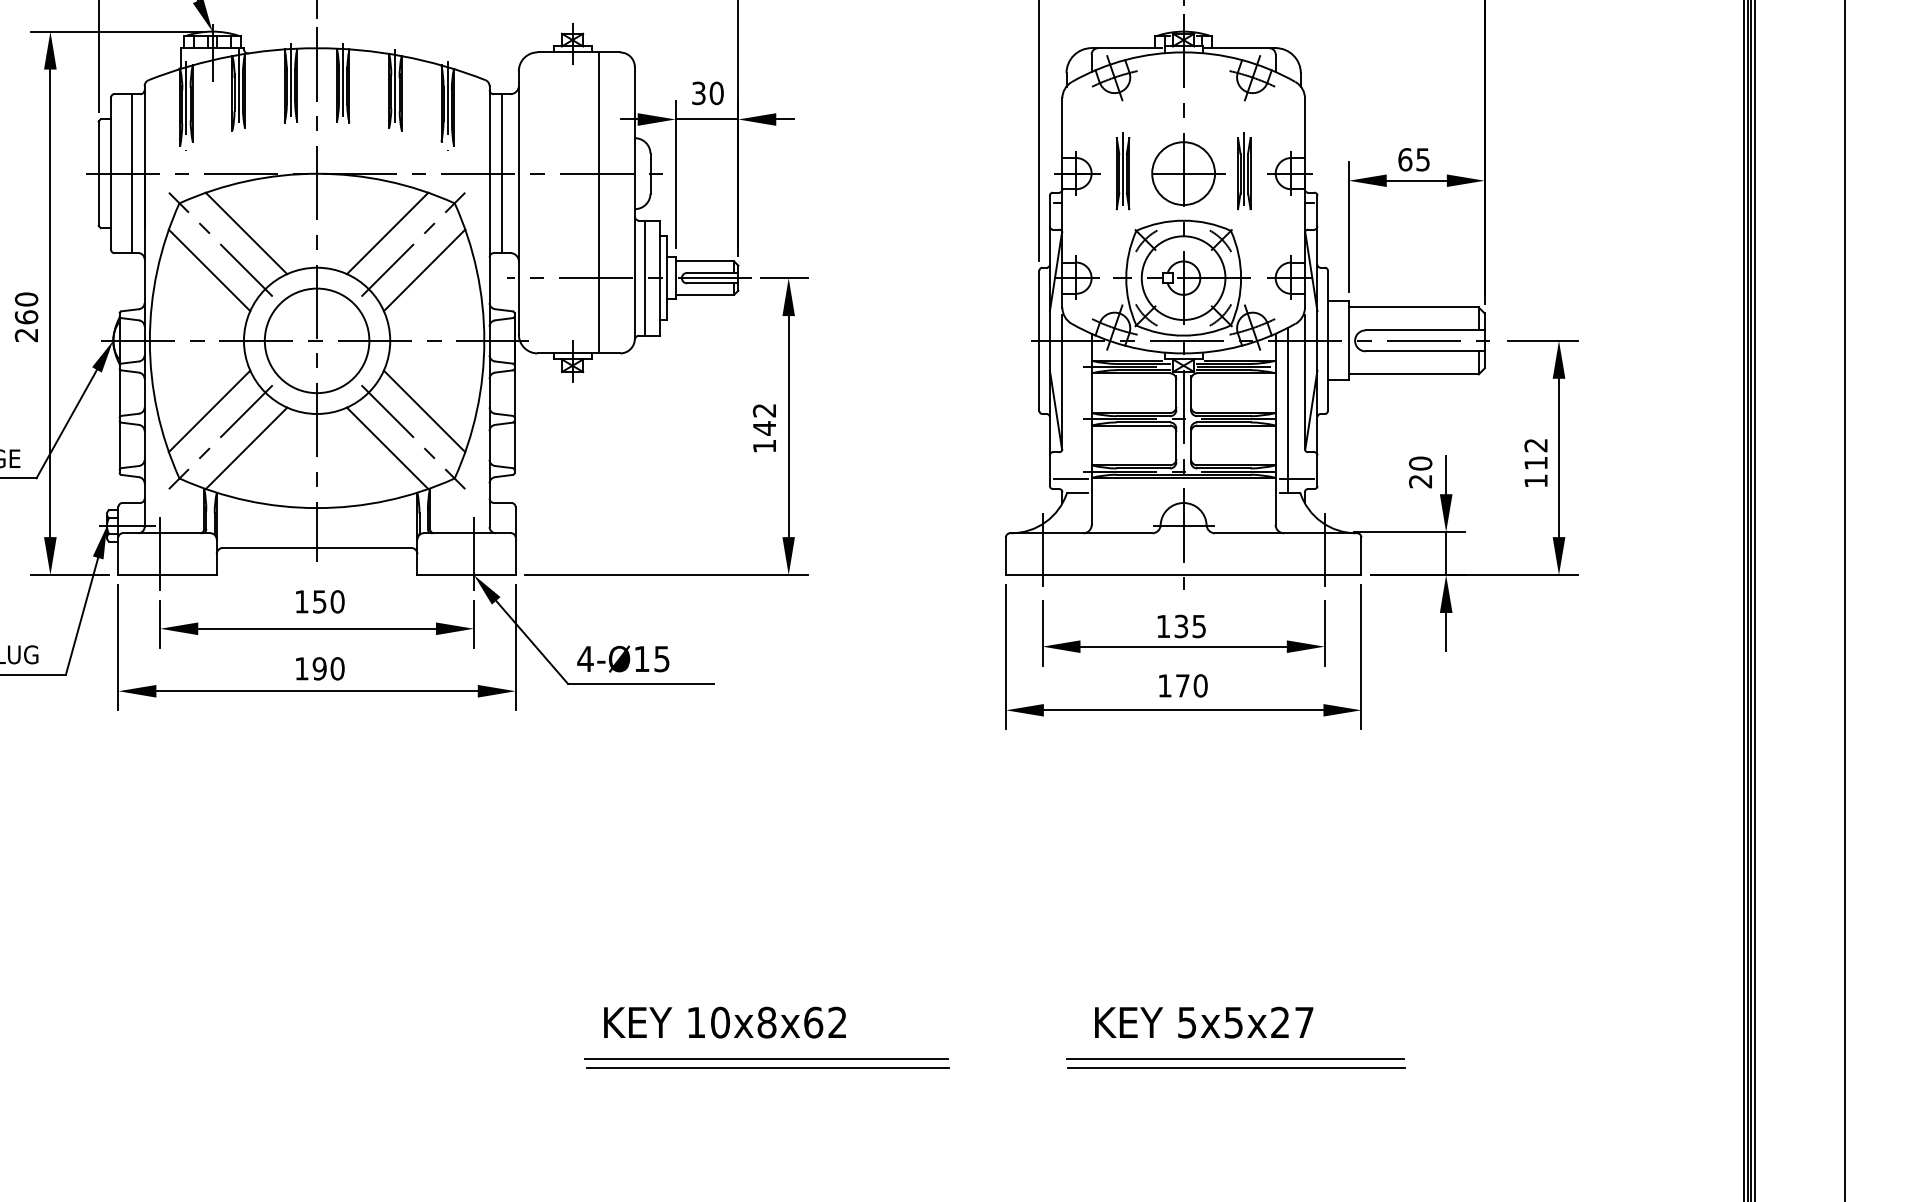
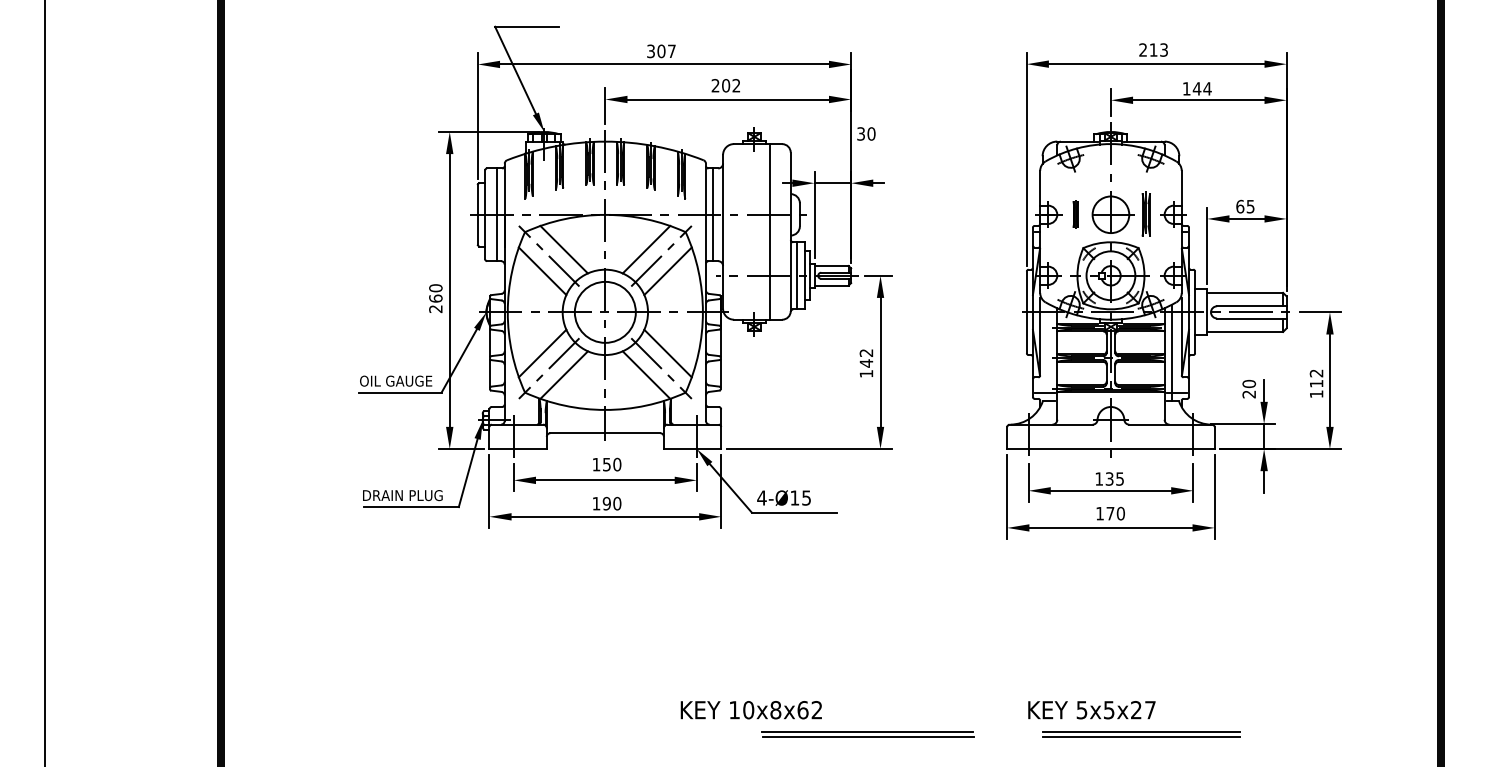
text: (708, 92) -> (866, 133), moved
part: (1122, 171) -> (1075, 213), size x0.6
text: (723, 1023) -> (750, 710), moved
text: (1203, 1023) -> (1091, 710), moved

